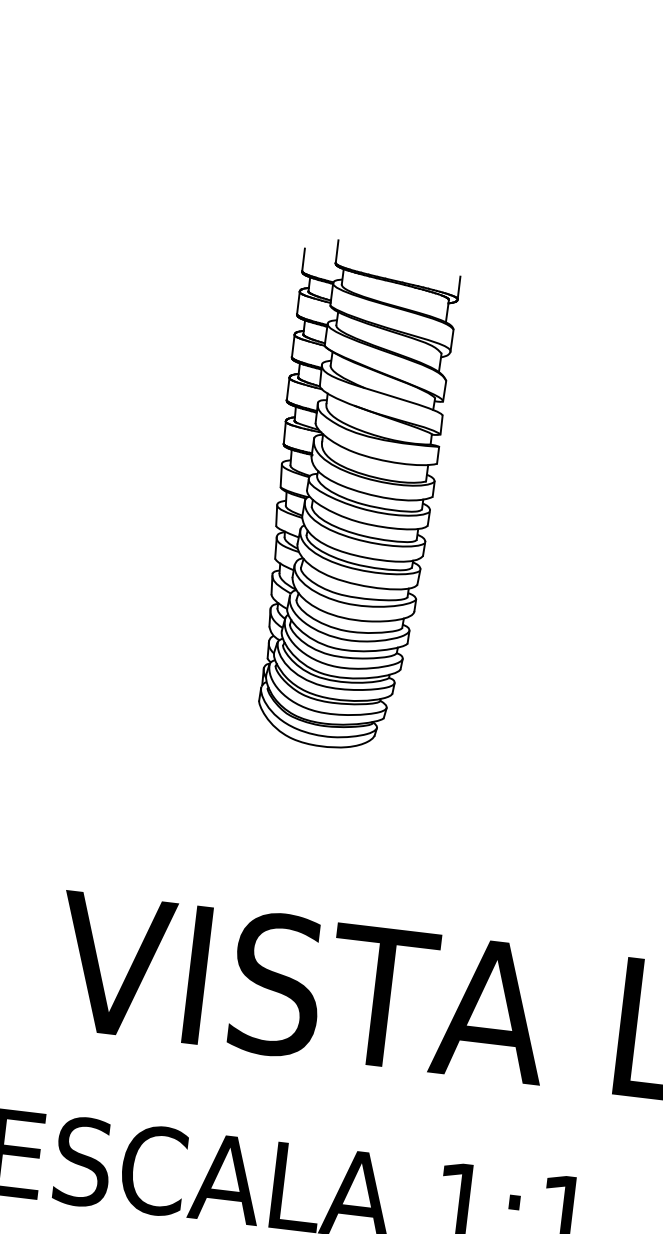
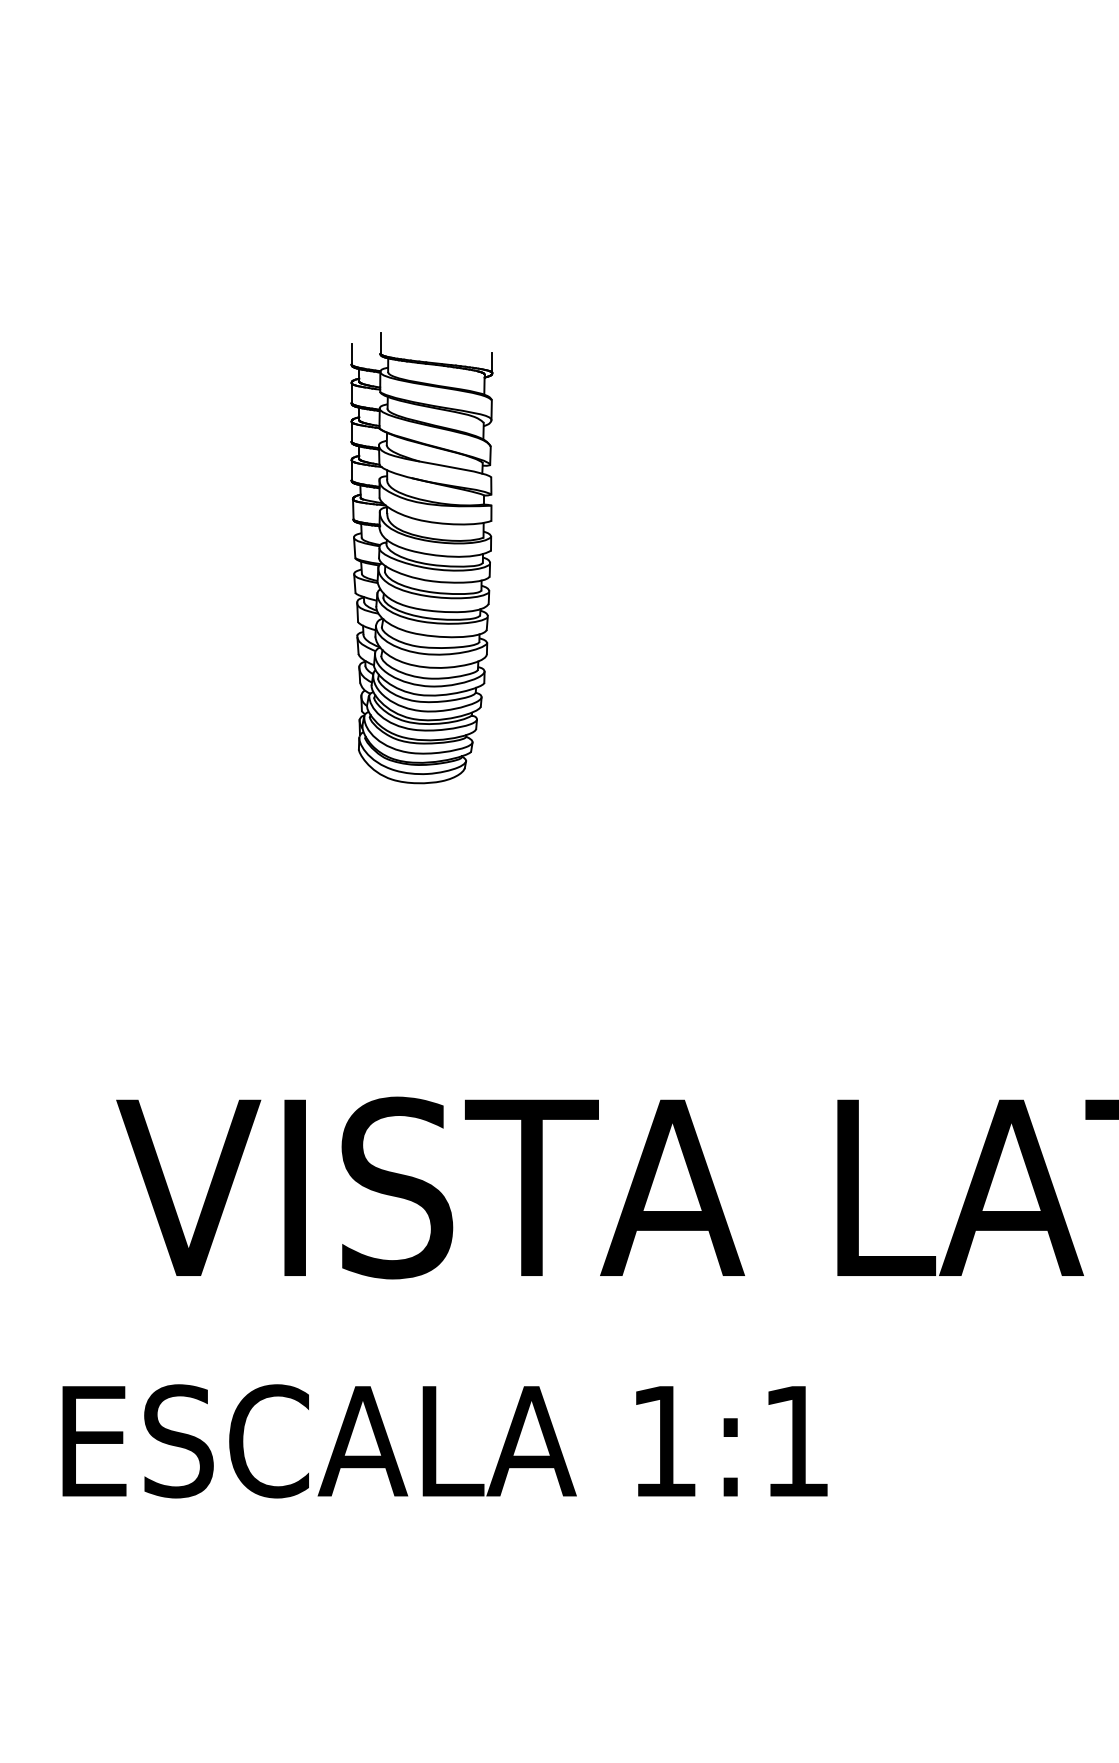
part: (354, 496) -> (421, 558), size x0.7

